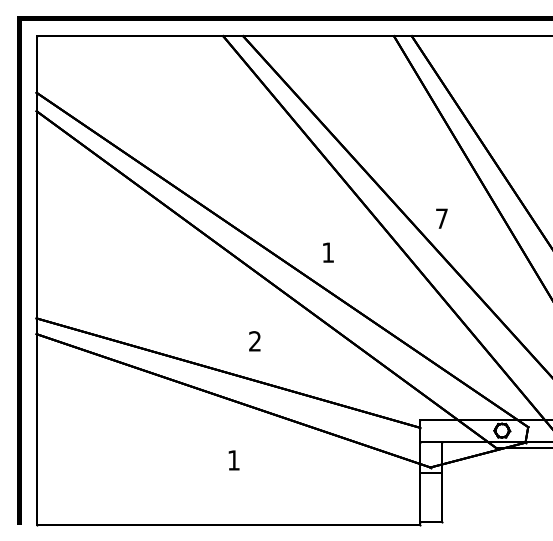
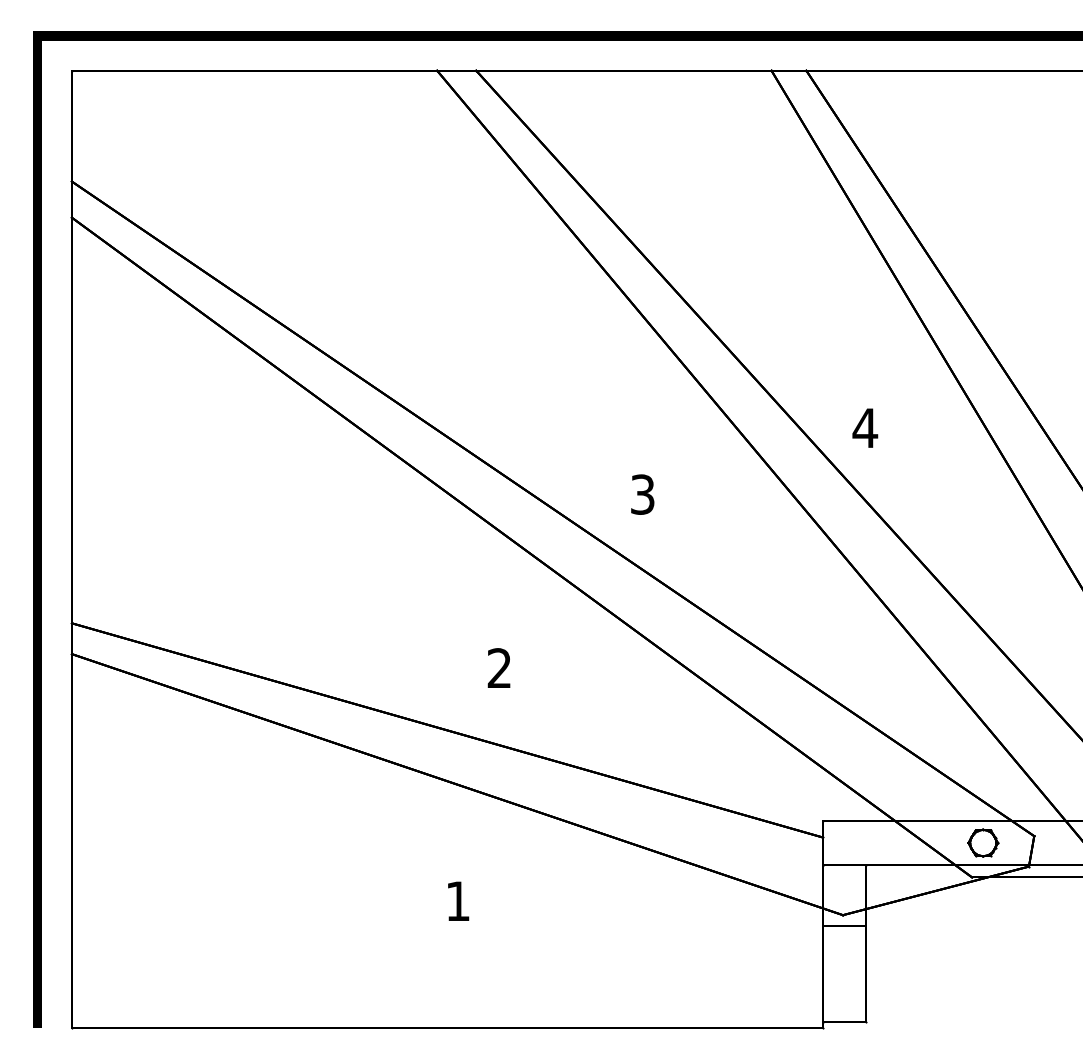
text: (441, 218) -> (864, 427), 7 -> 4
text: (328, 252) -> (643, 494), 1 -> 3

